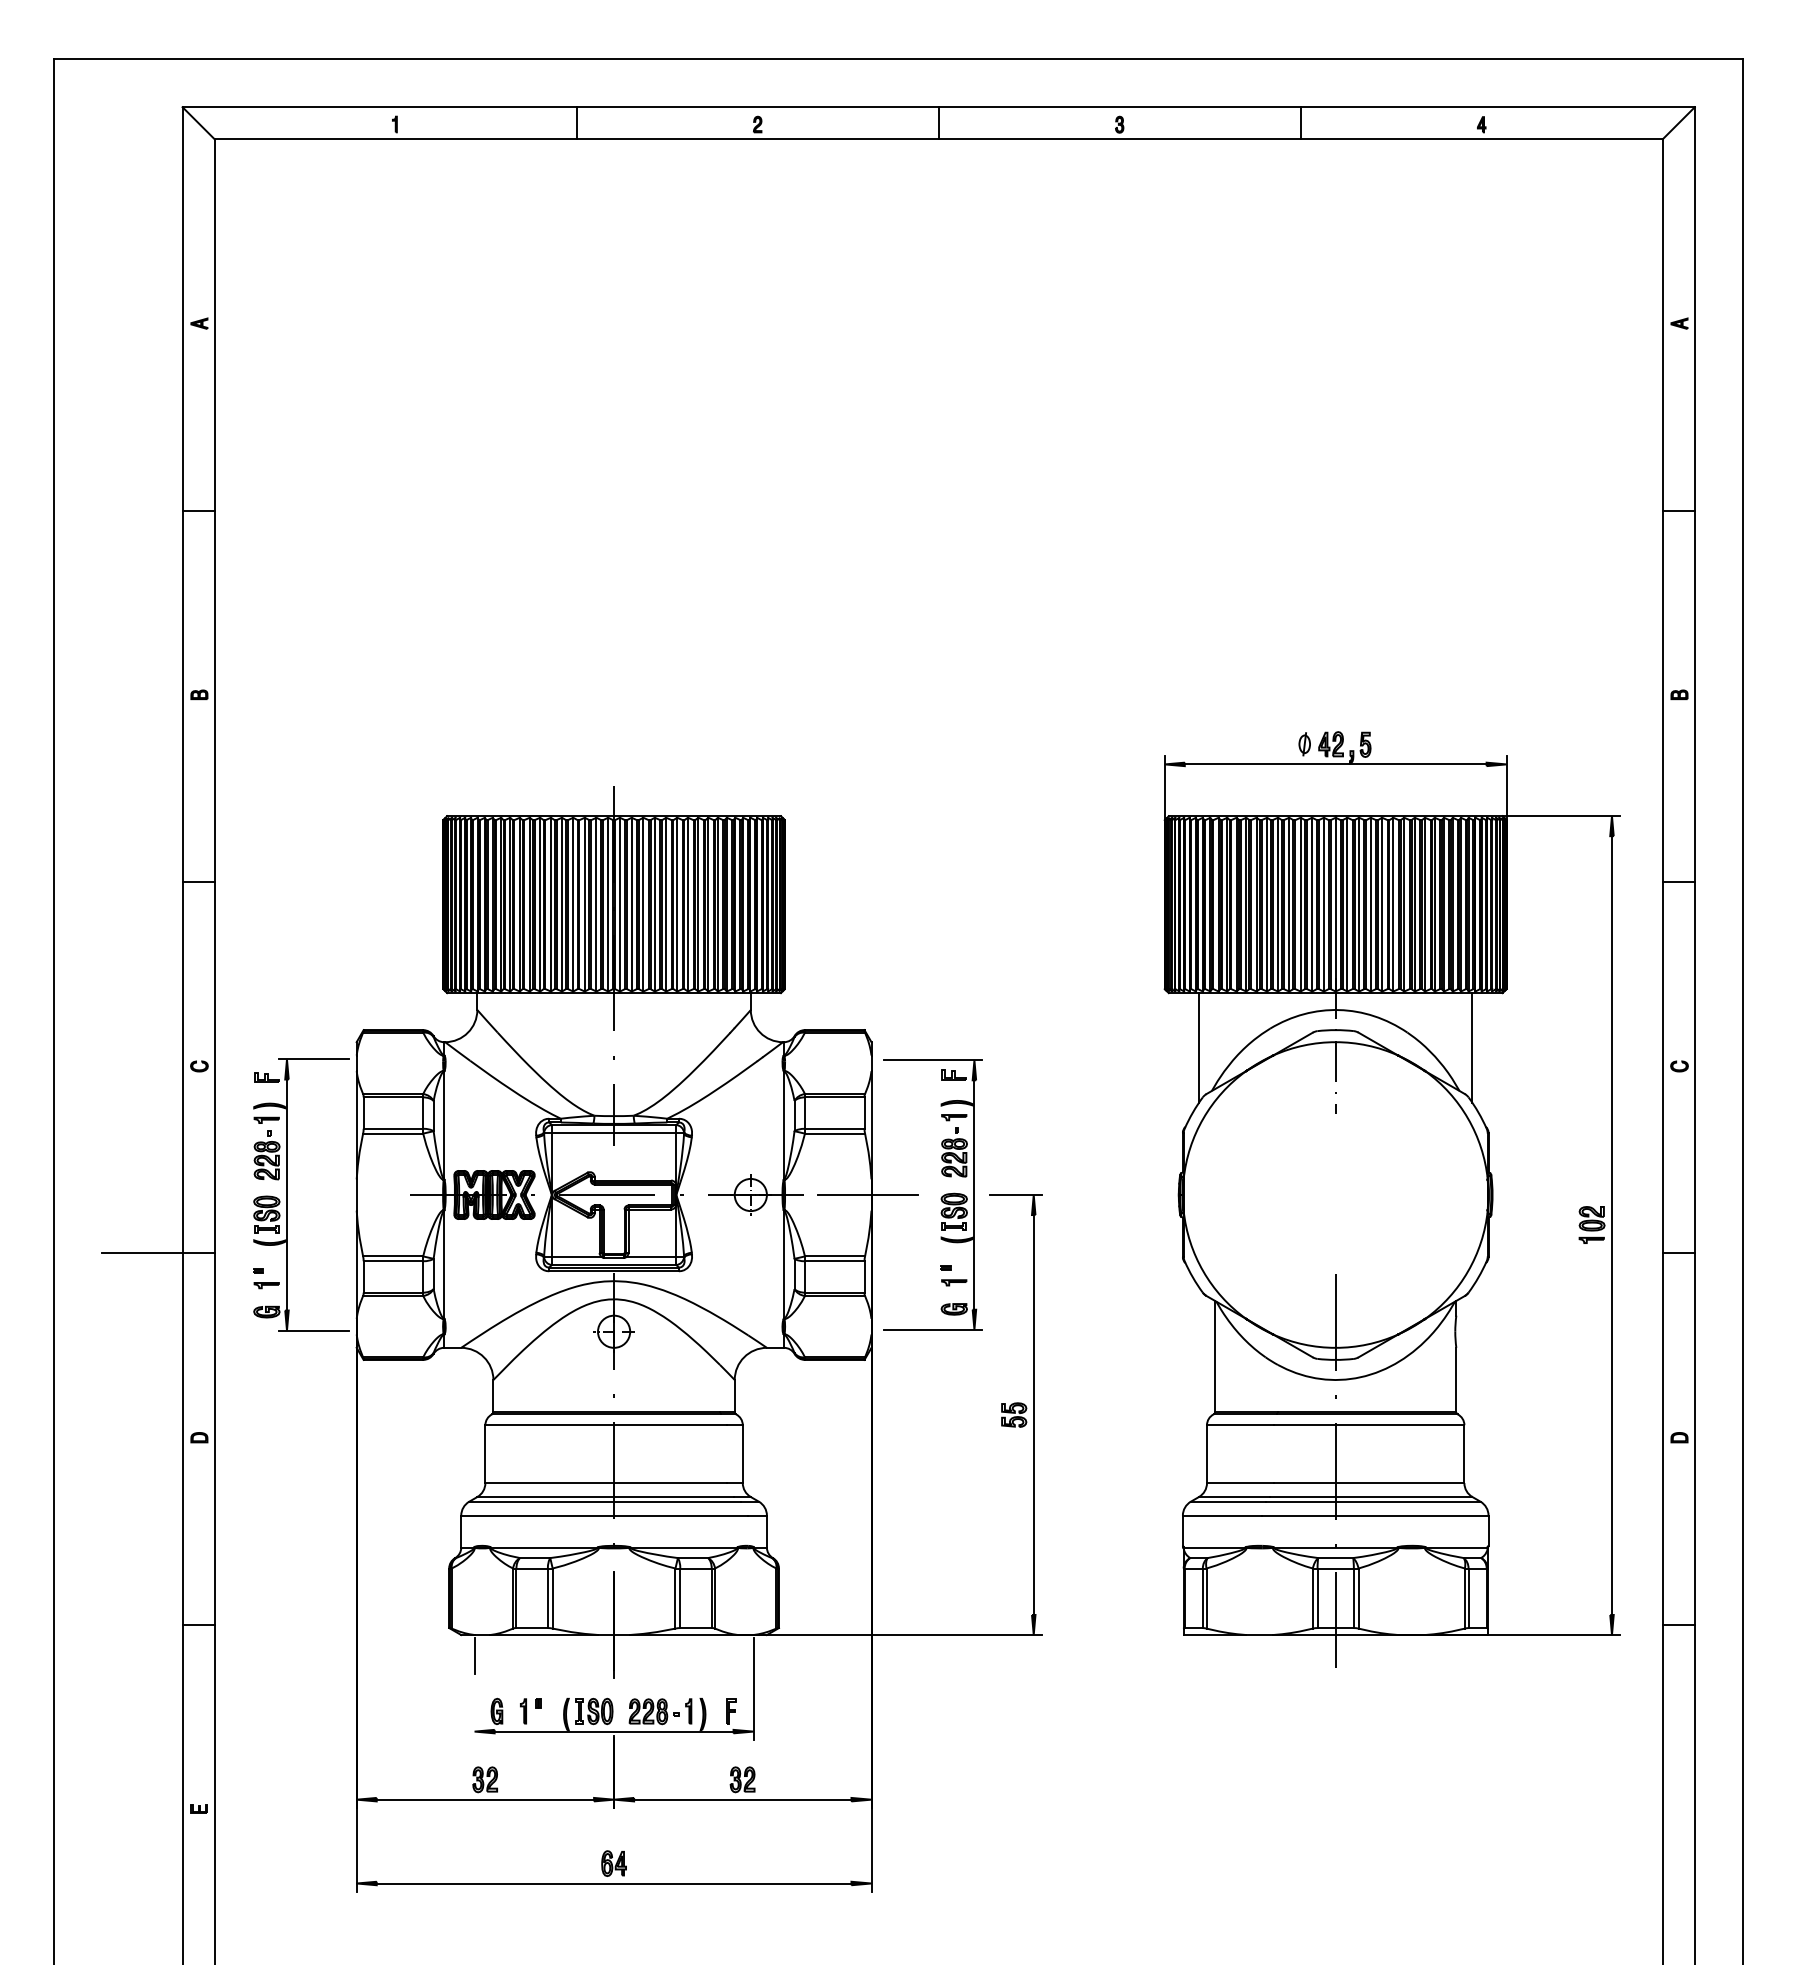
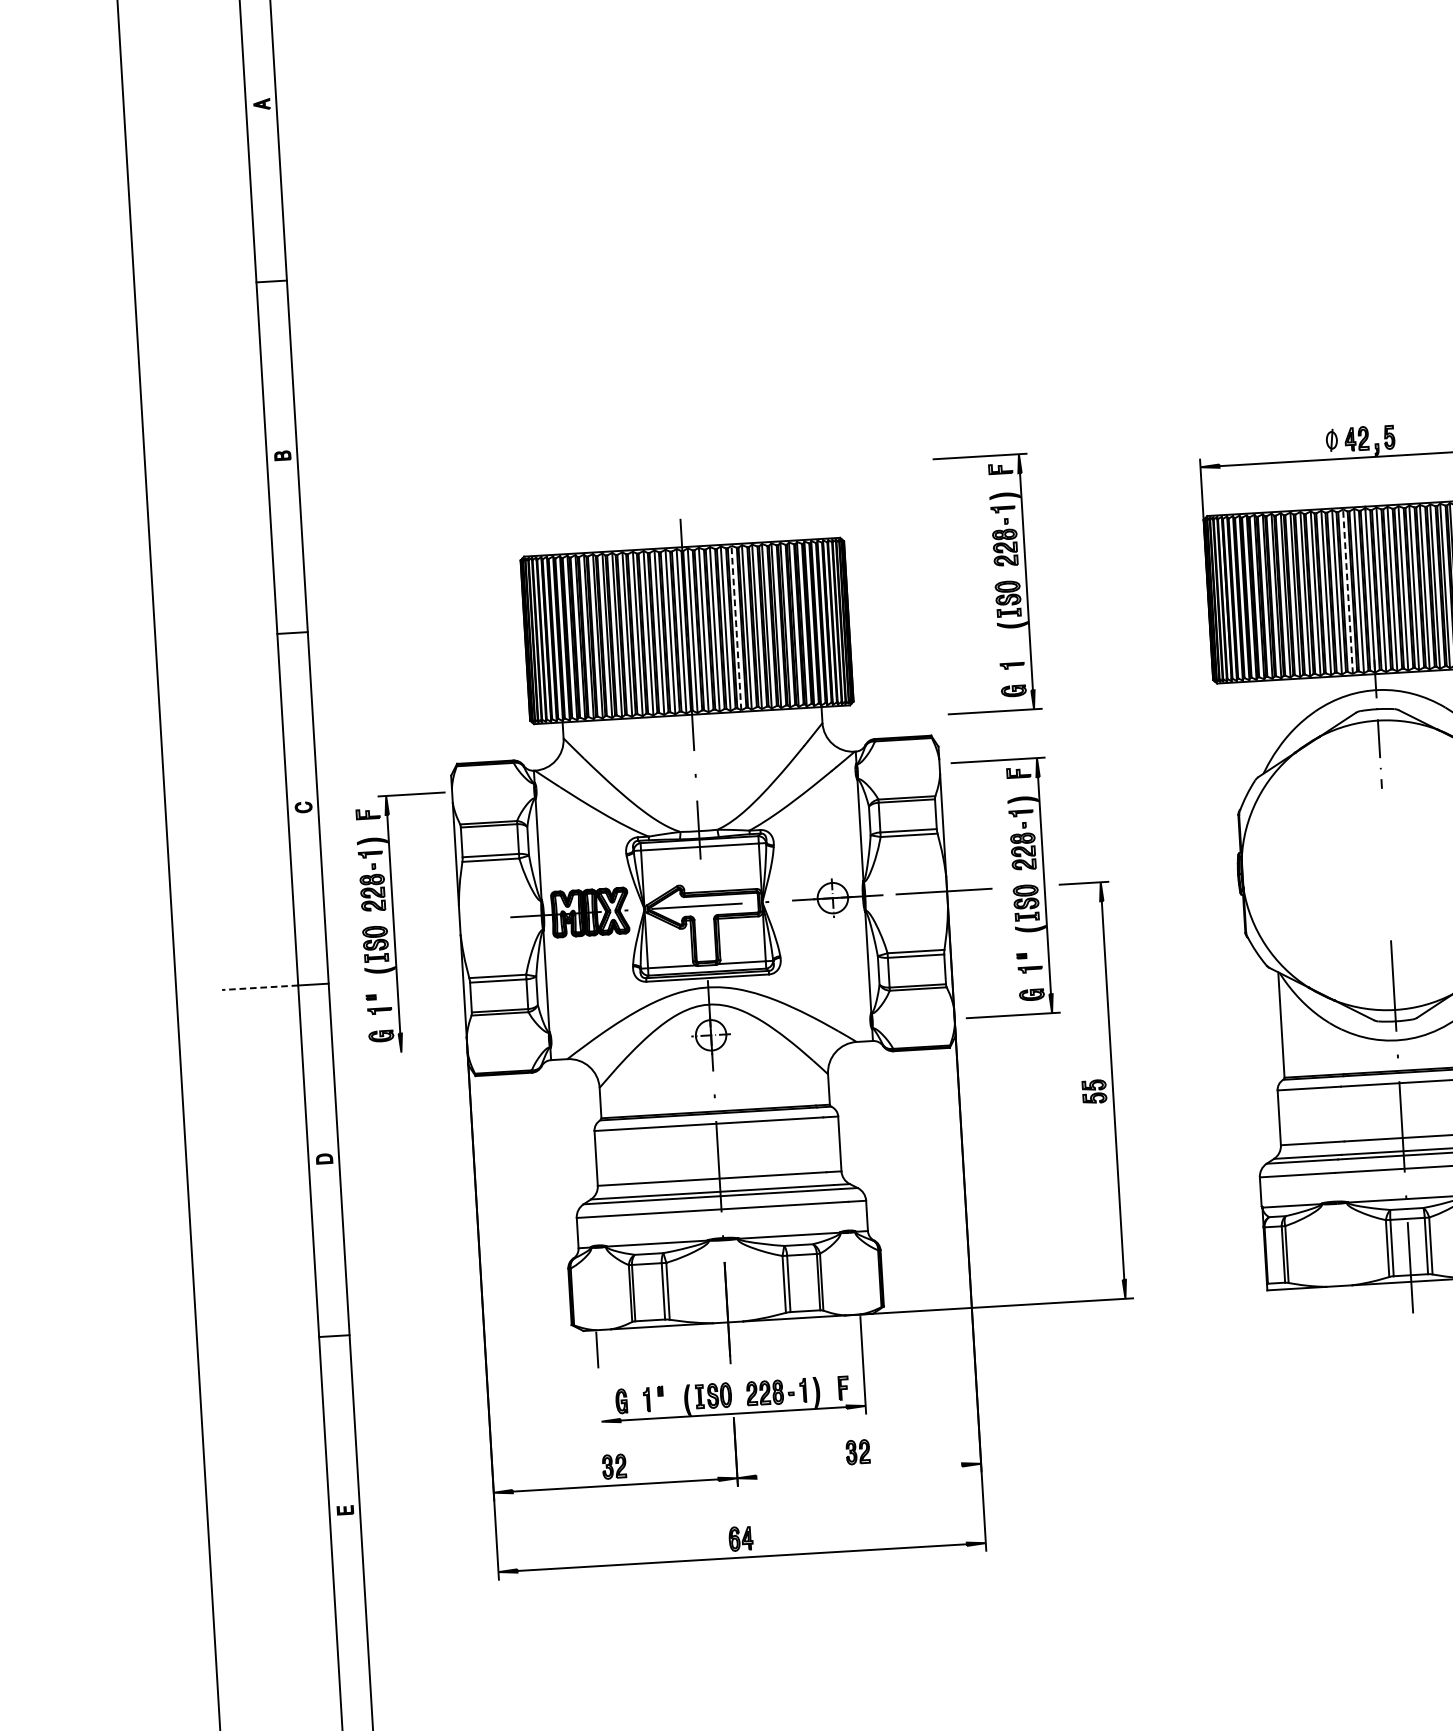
part: (940, 877) -> (994, 586), added
line: (666, 904) -> (736, 627), solid -> dashed
line: (1312, 904) -> (1348, 591), solid -> dashed
line: (1198, 1047) -> (1248, 733), removed
line: (141, 1253) -> (259, 987), solid -> dashed
line: (313, 1330) -> (426, 1051), removed
line: (742, 1799) -> (858, 1470), removed

